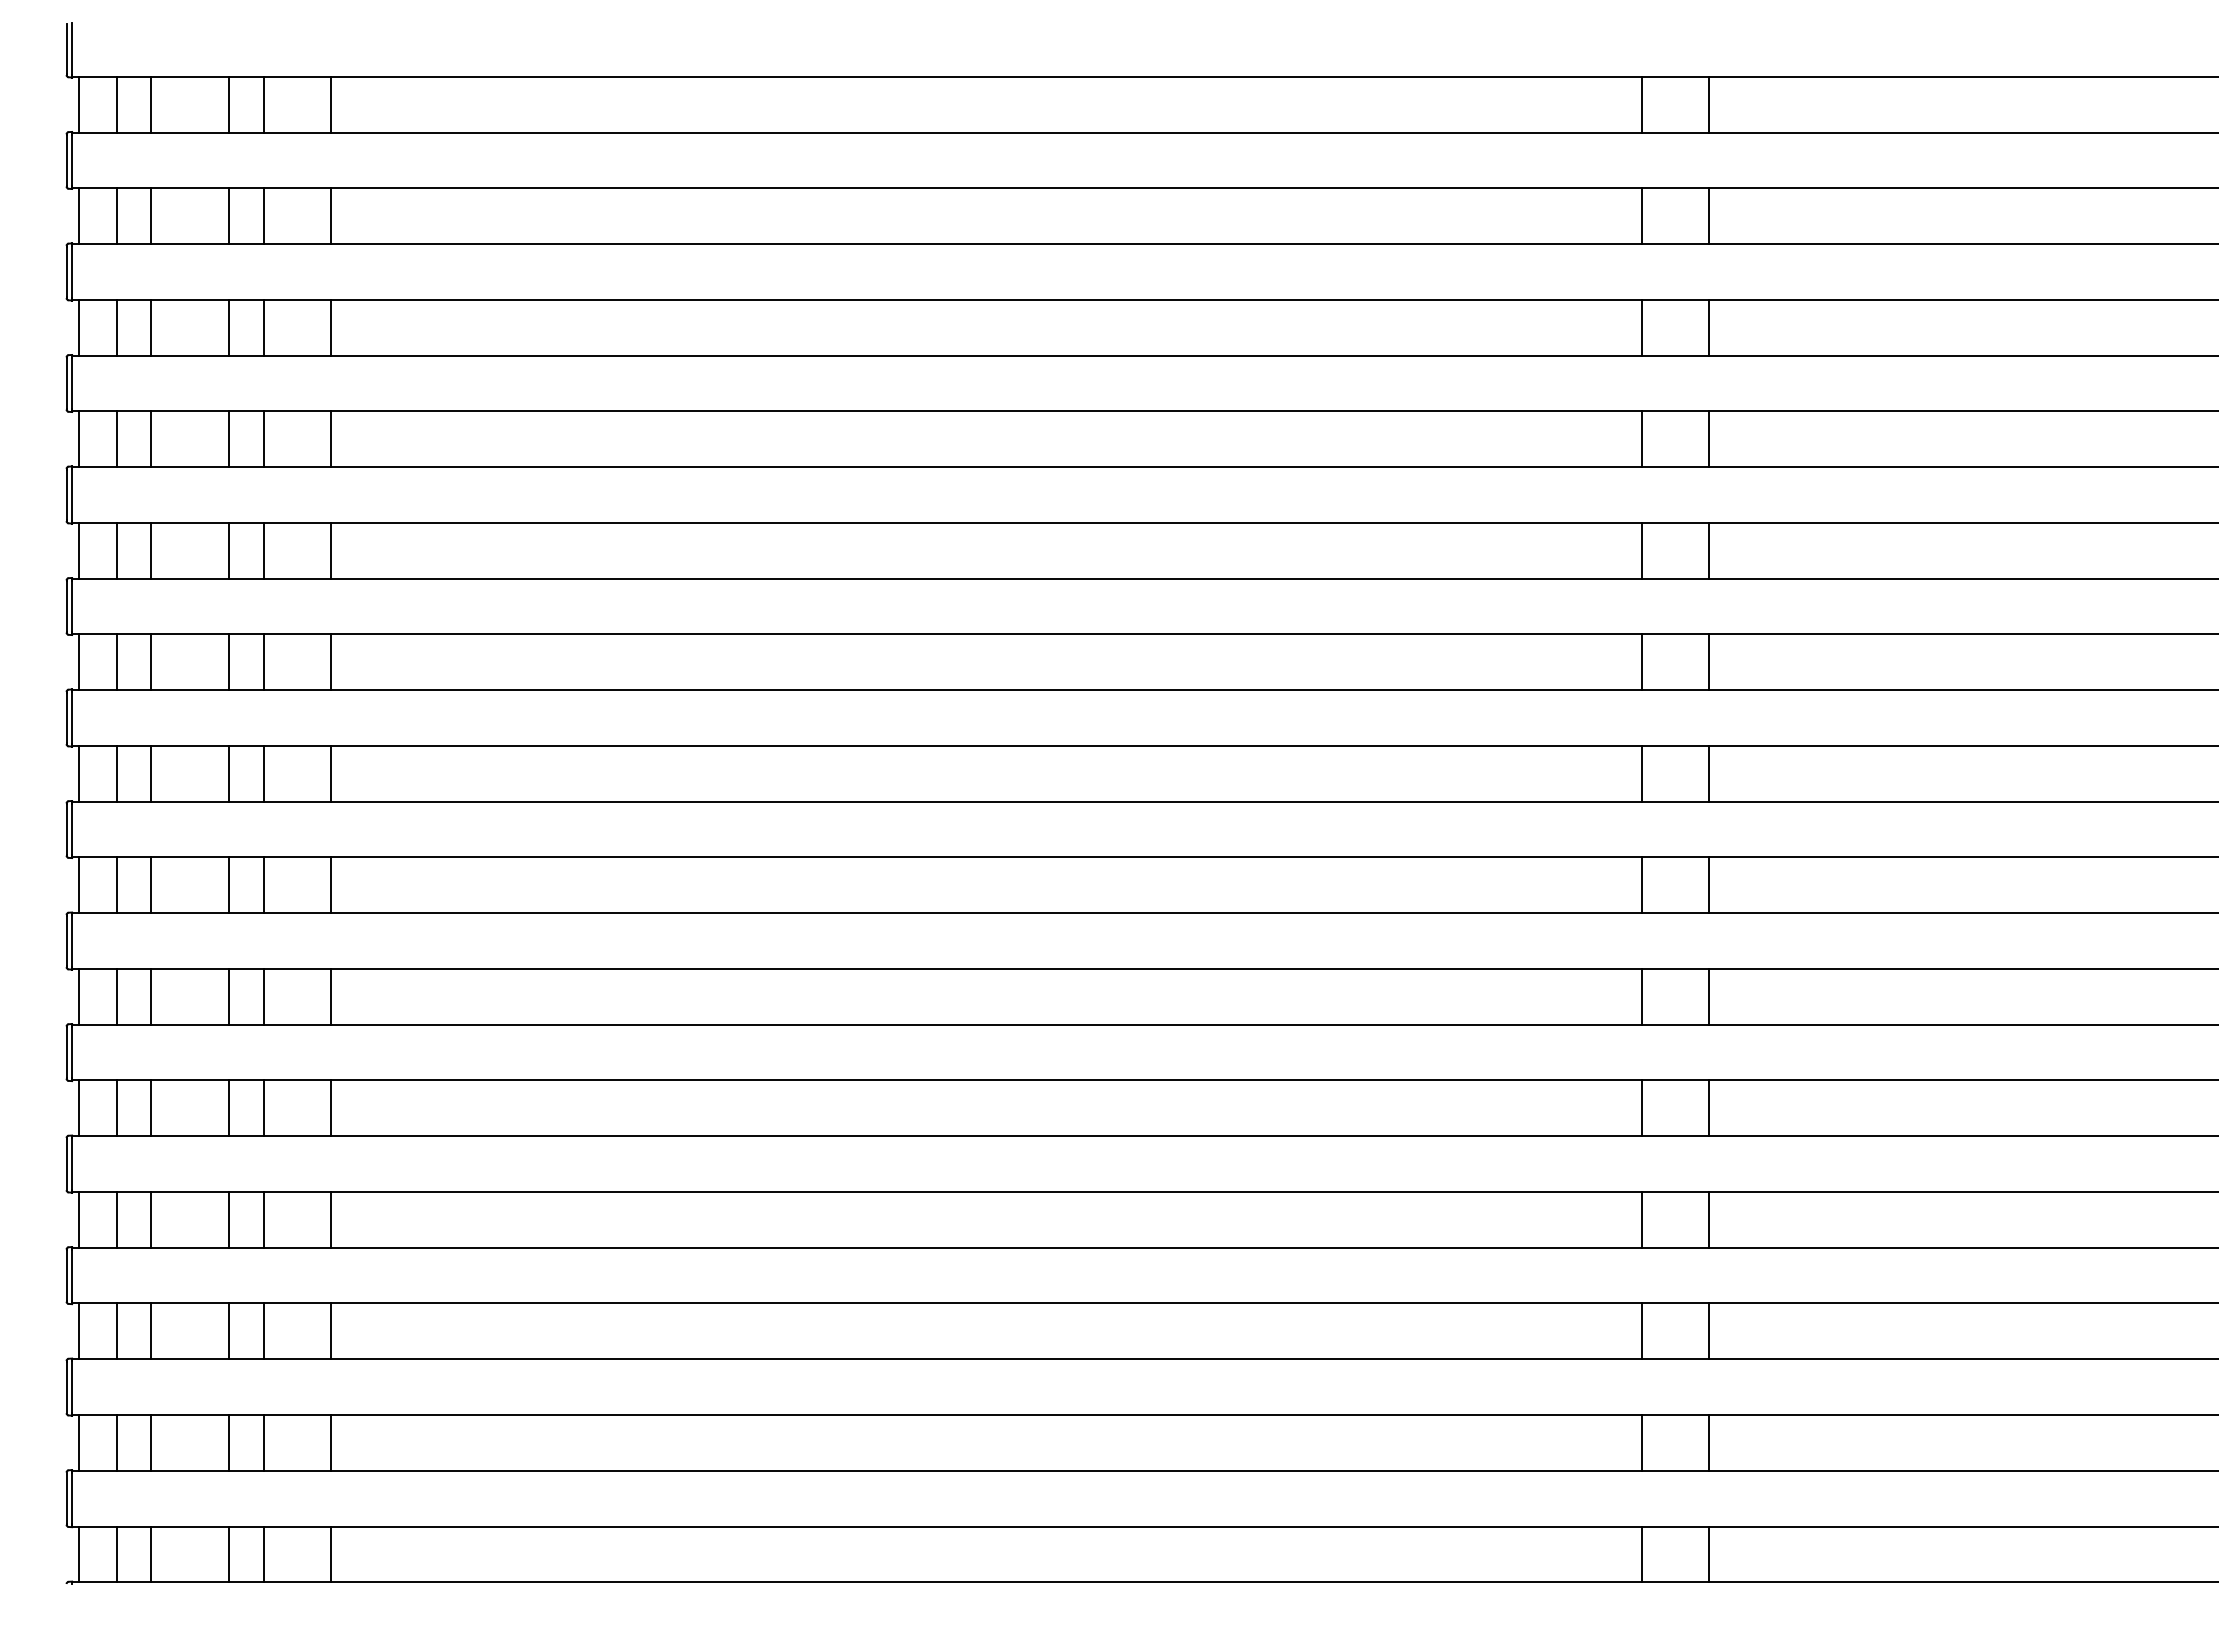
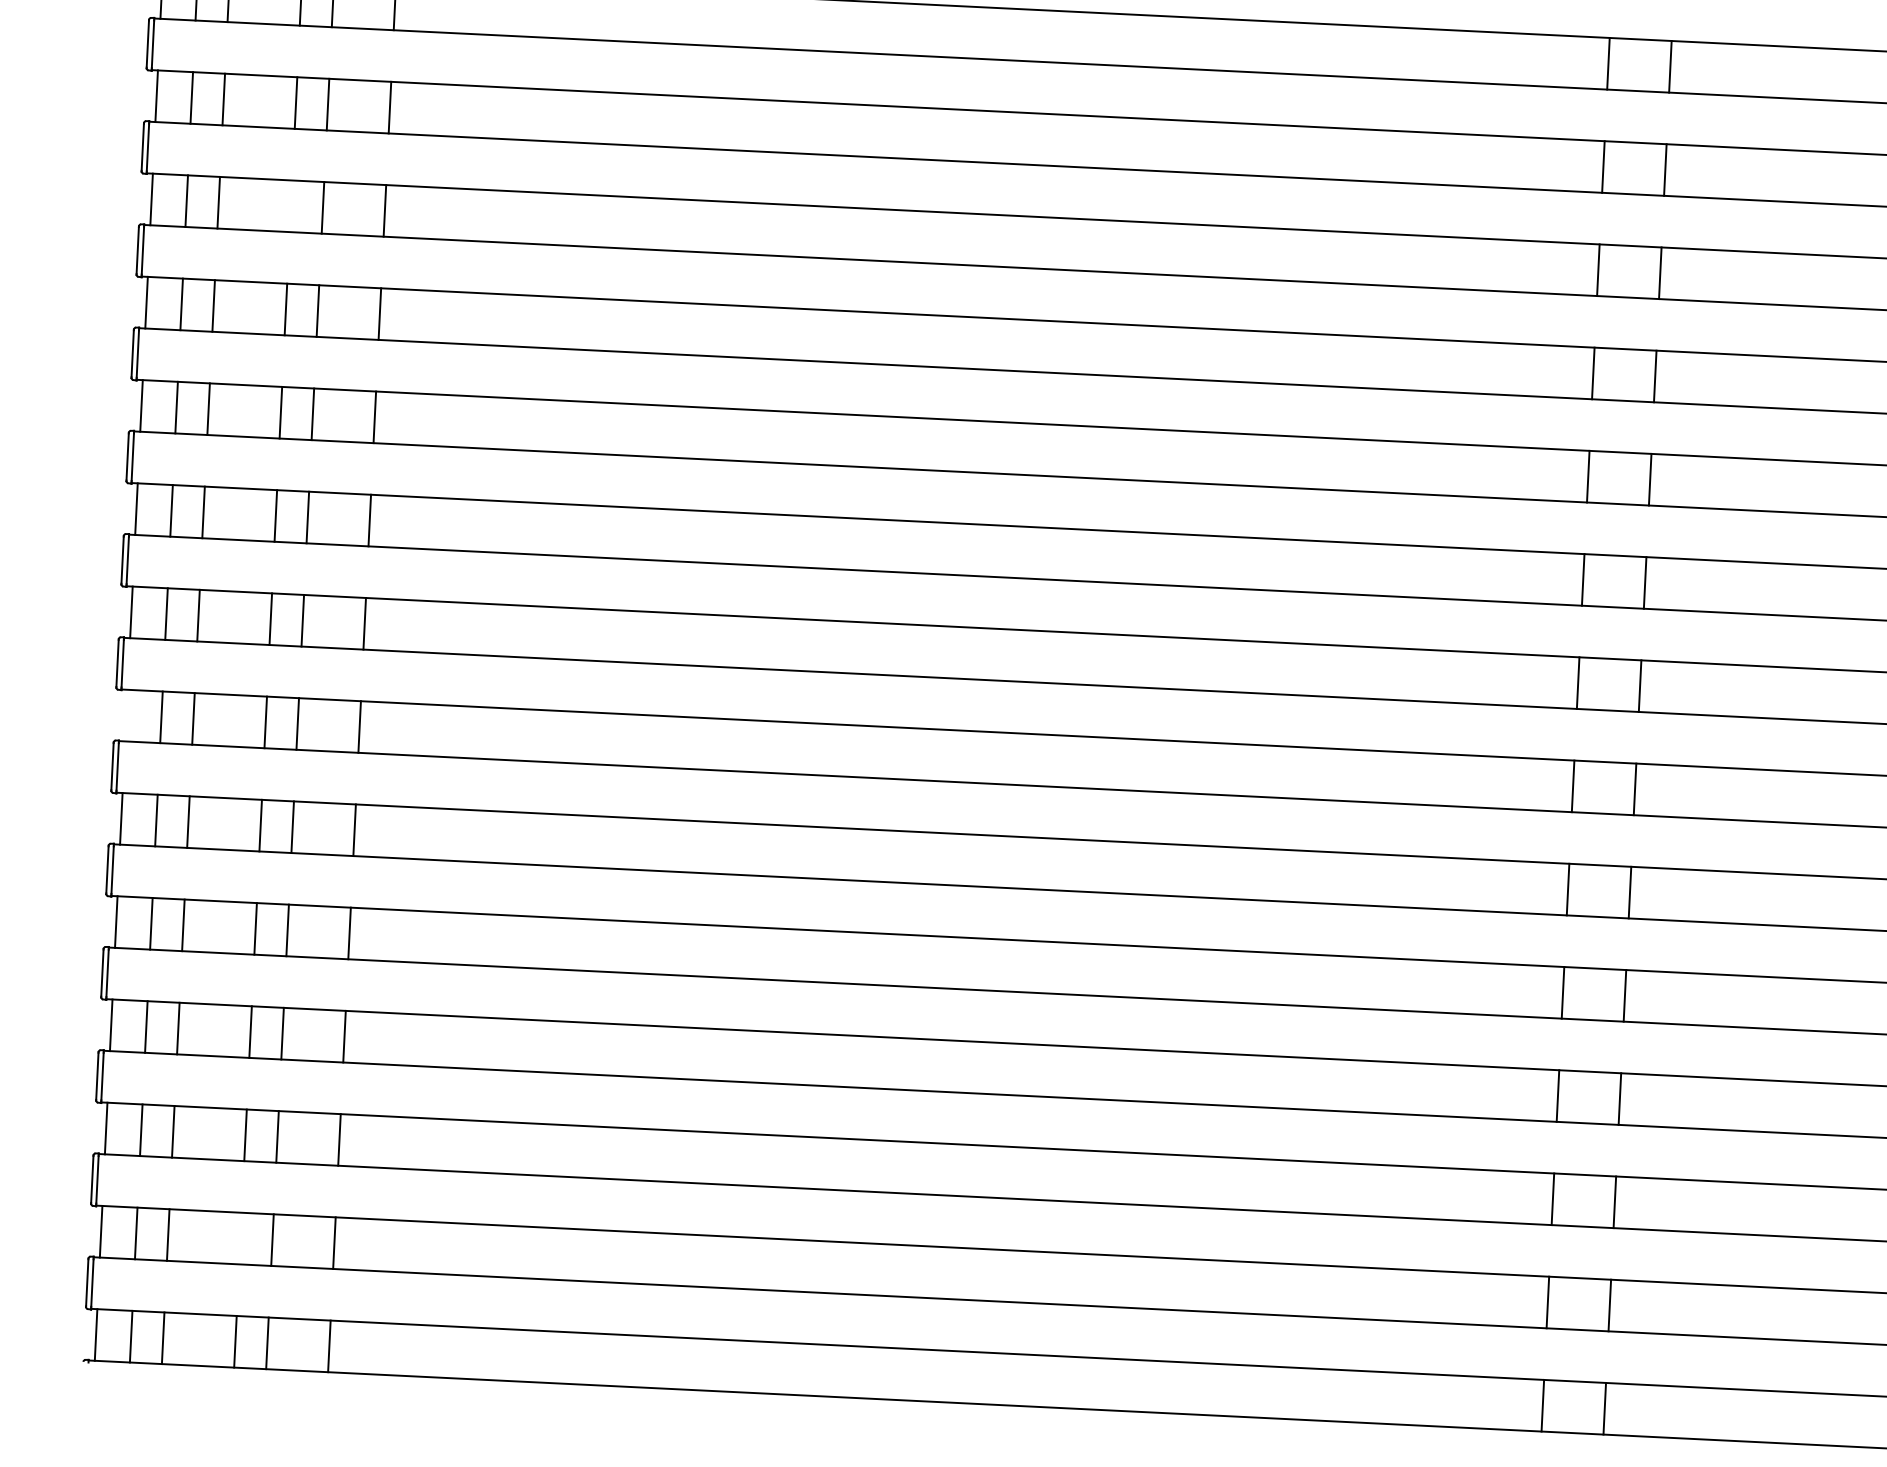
line: (229, 327) -> (291, 206), removed
line: (78, 885) -> (126, 715), removed
line: (229, 1442) -> (240, 1238), removed

